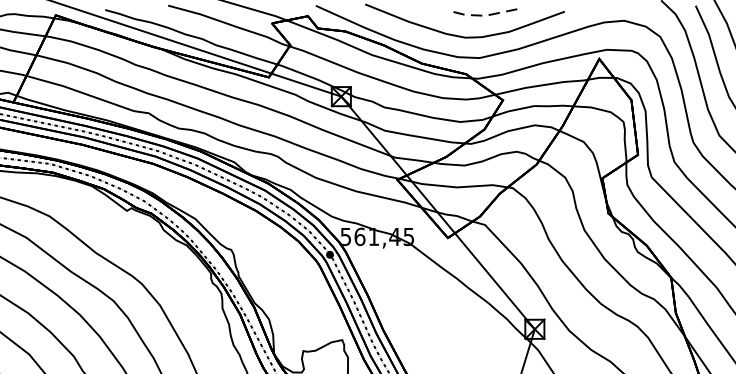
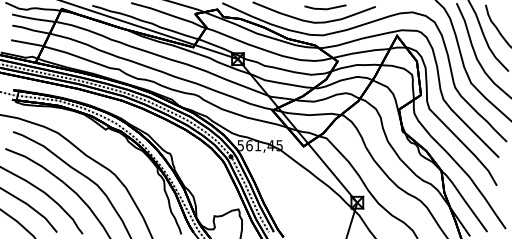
line: (483, 16) -> (325, 9), dashed -> solid

